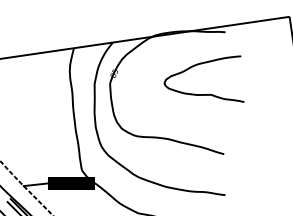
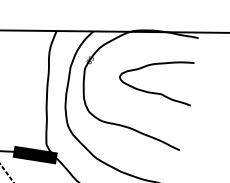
curve: (198, 65) -> (153, 65), moved

